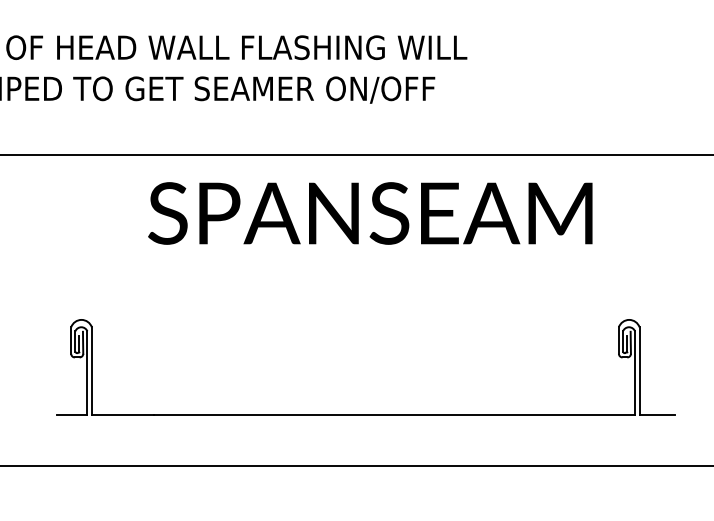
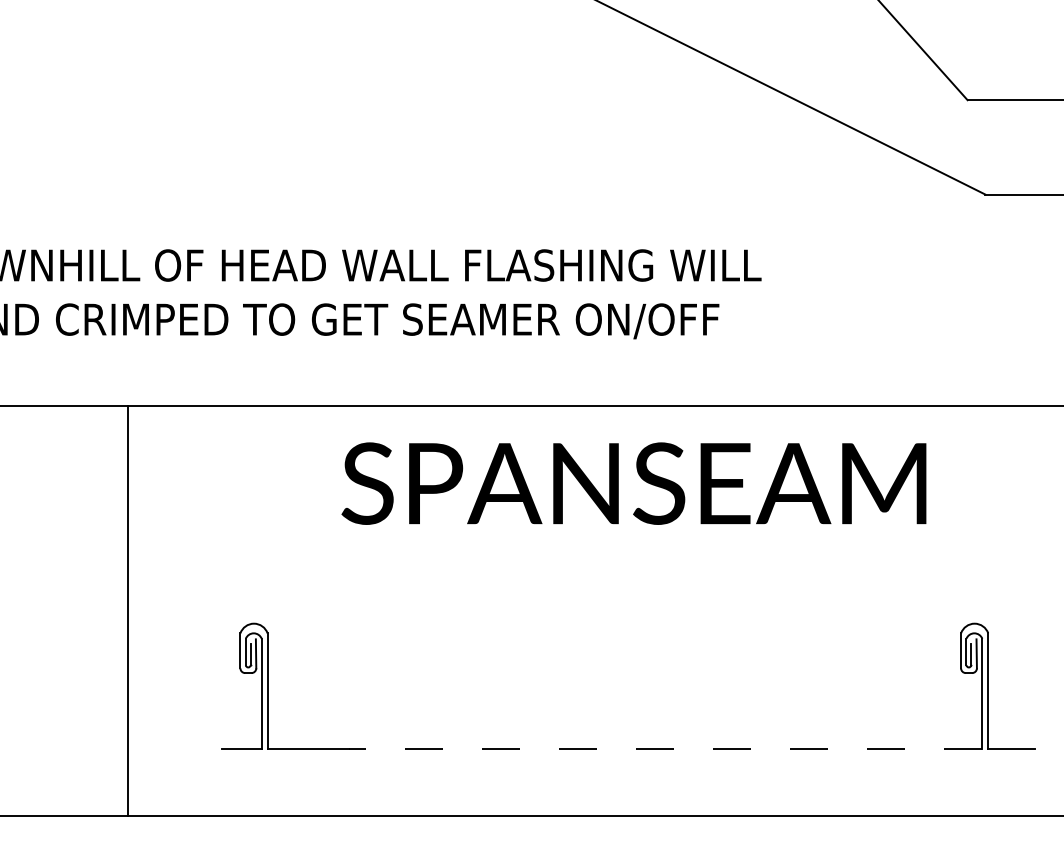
line: (394, 414) -> (665, 748), solid -> dashed

